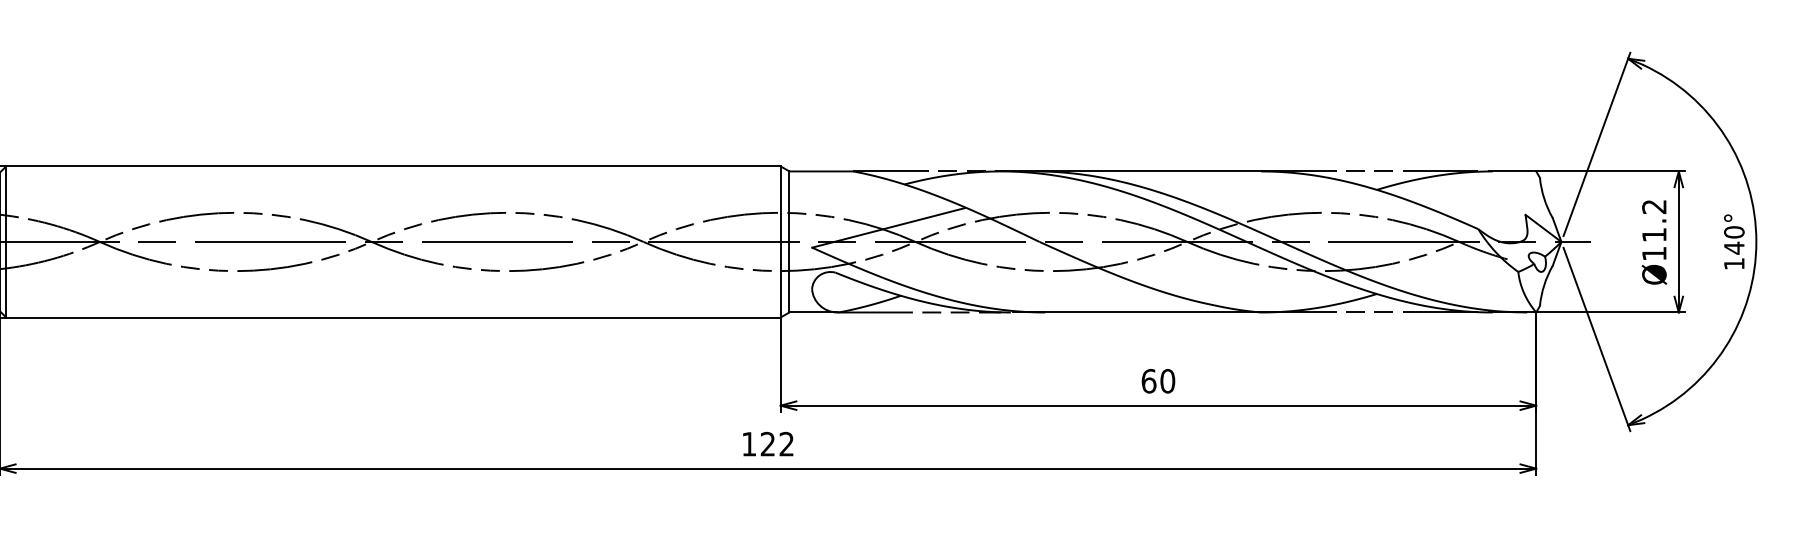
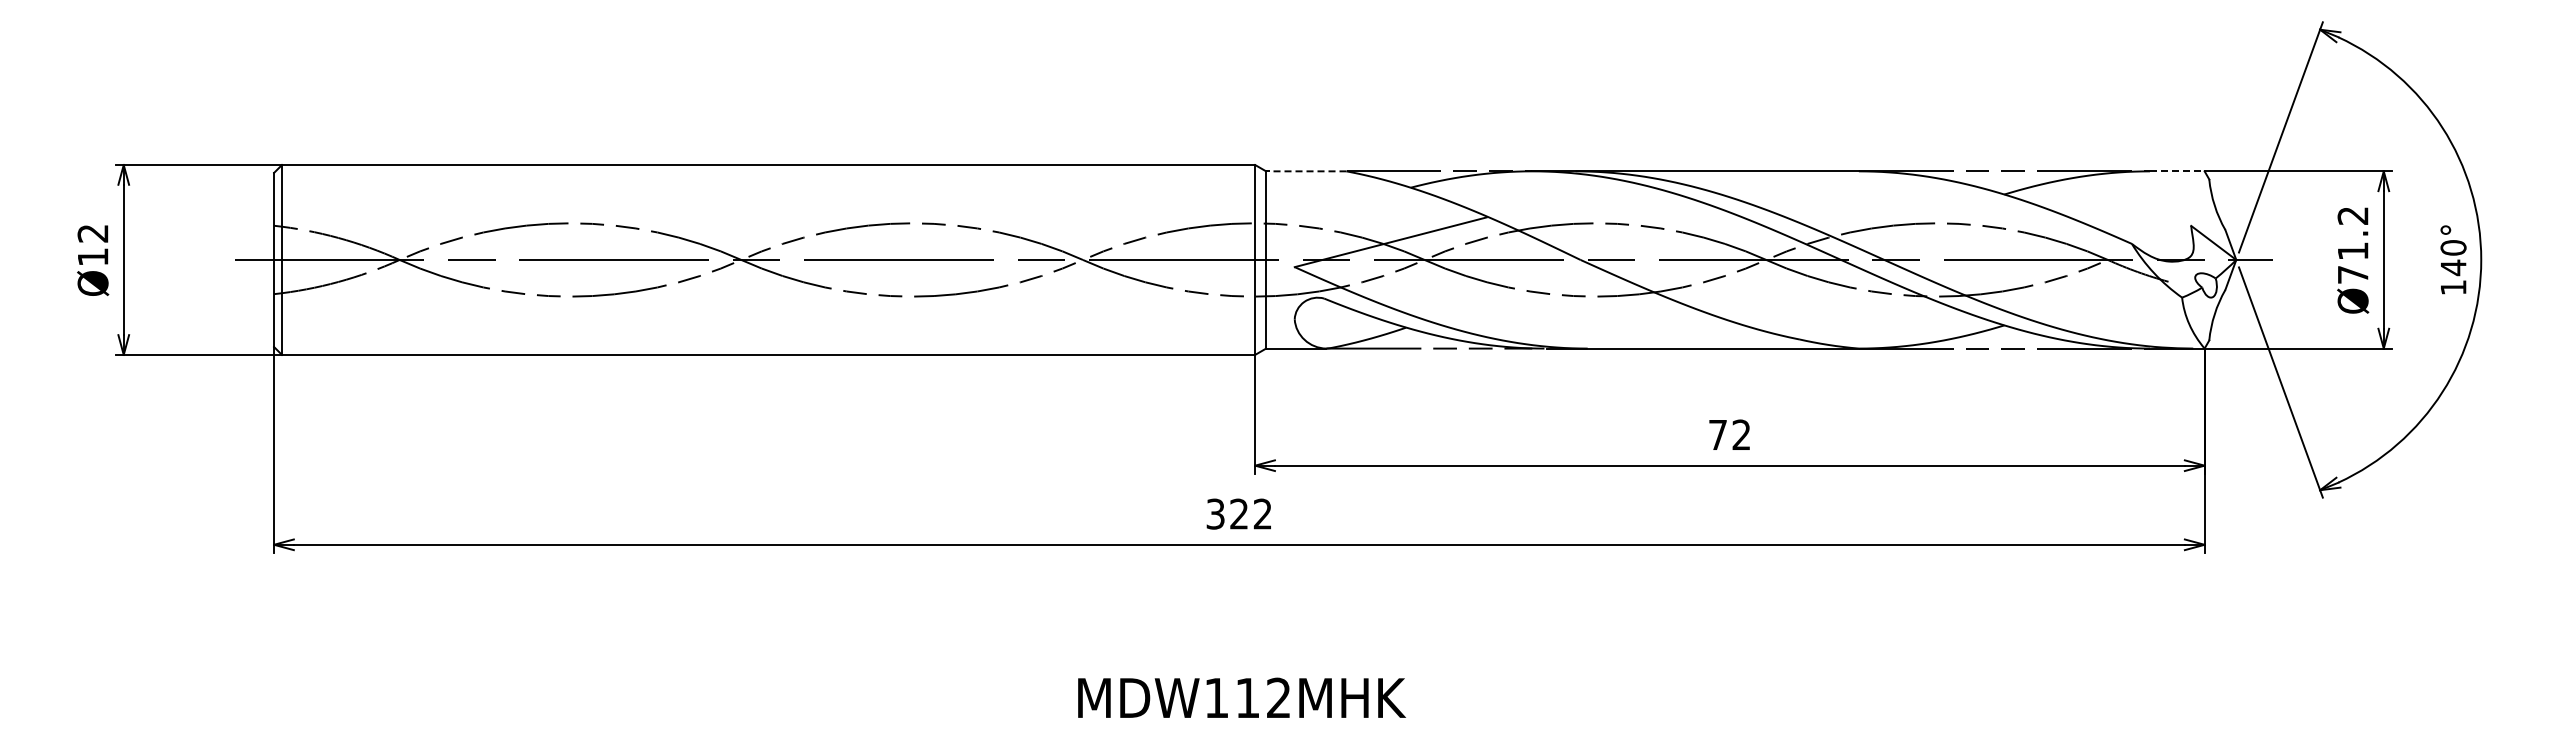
line: (820, 171) -> (1305, 171), solid -> dashed
line: (1514, 171) -> (2177, 171), solid -> dashed
text: (1654, 253) -> (2353, 274), Ø11.2 -> Ø71.2
text: (1158, 380) -> (1729, 434), 60 -> 72
text: (749, 443) -> (1215, 513), 122 -> 322

